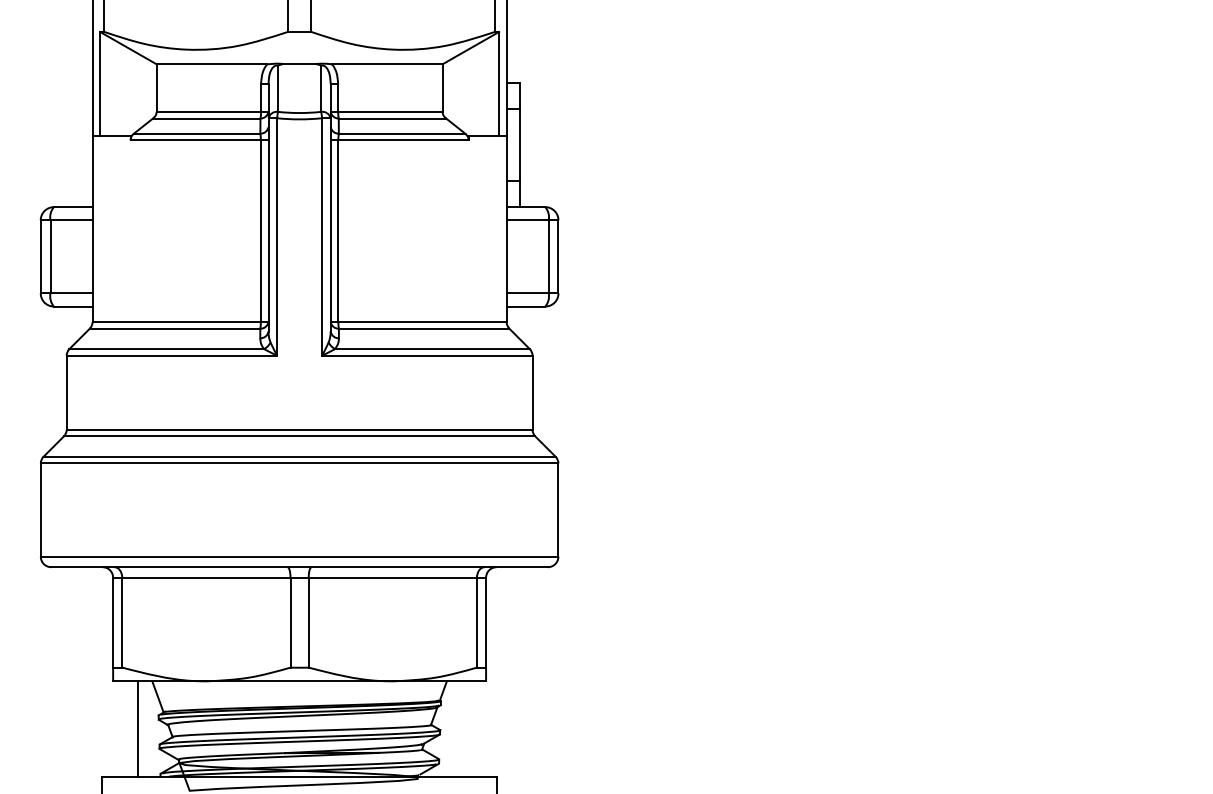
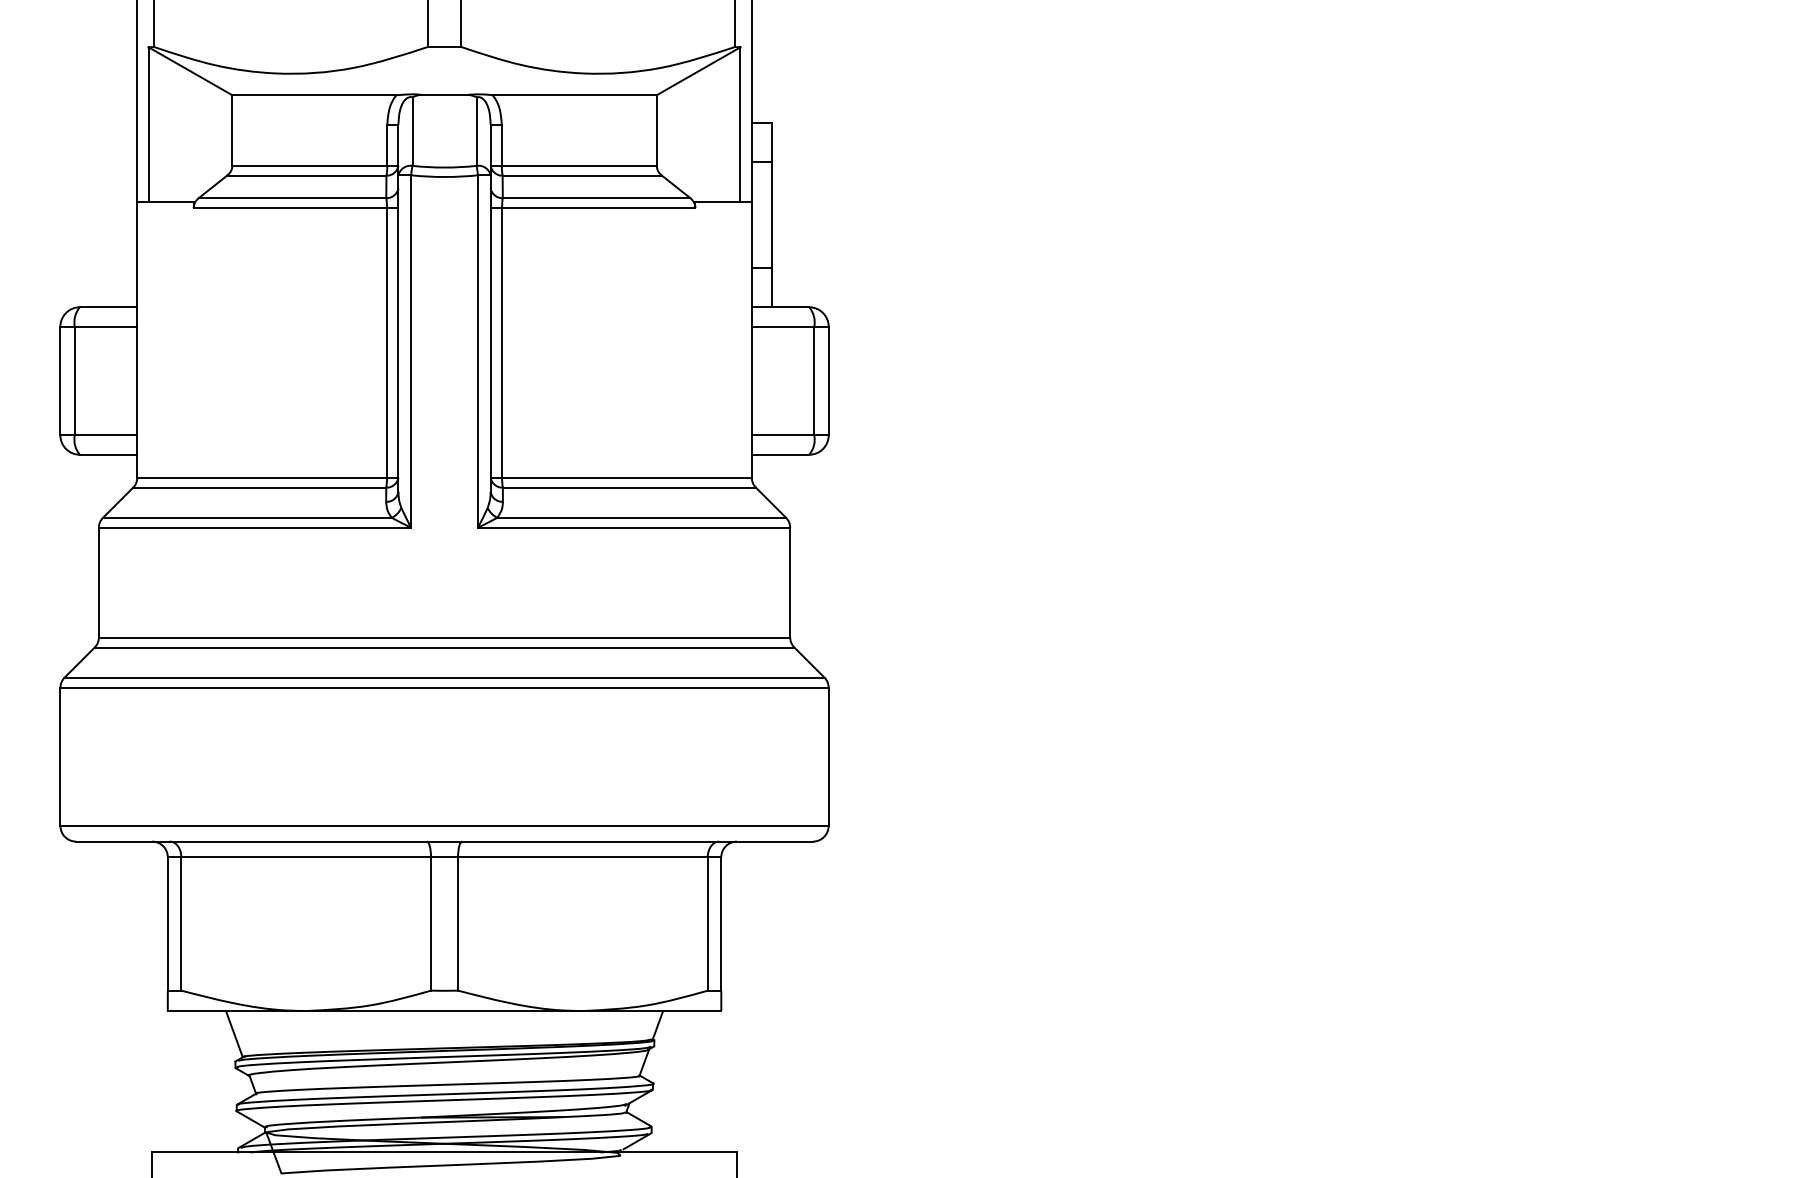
line: (137, 728) -> (203, 1080), removed

